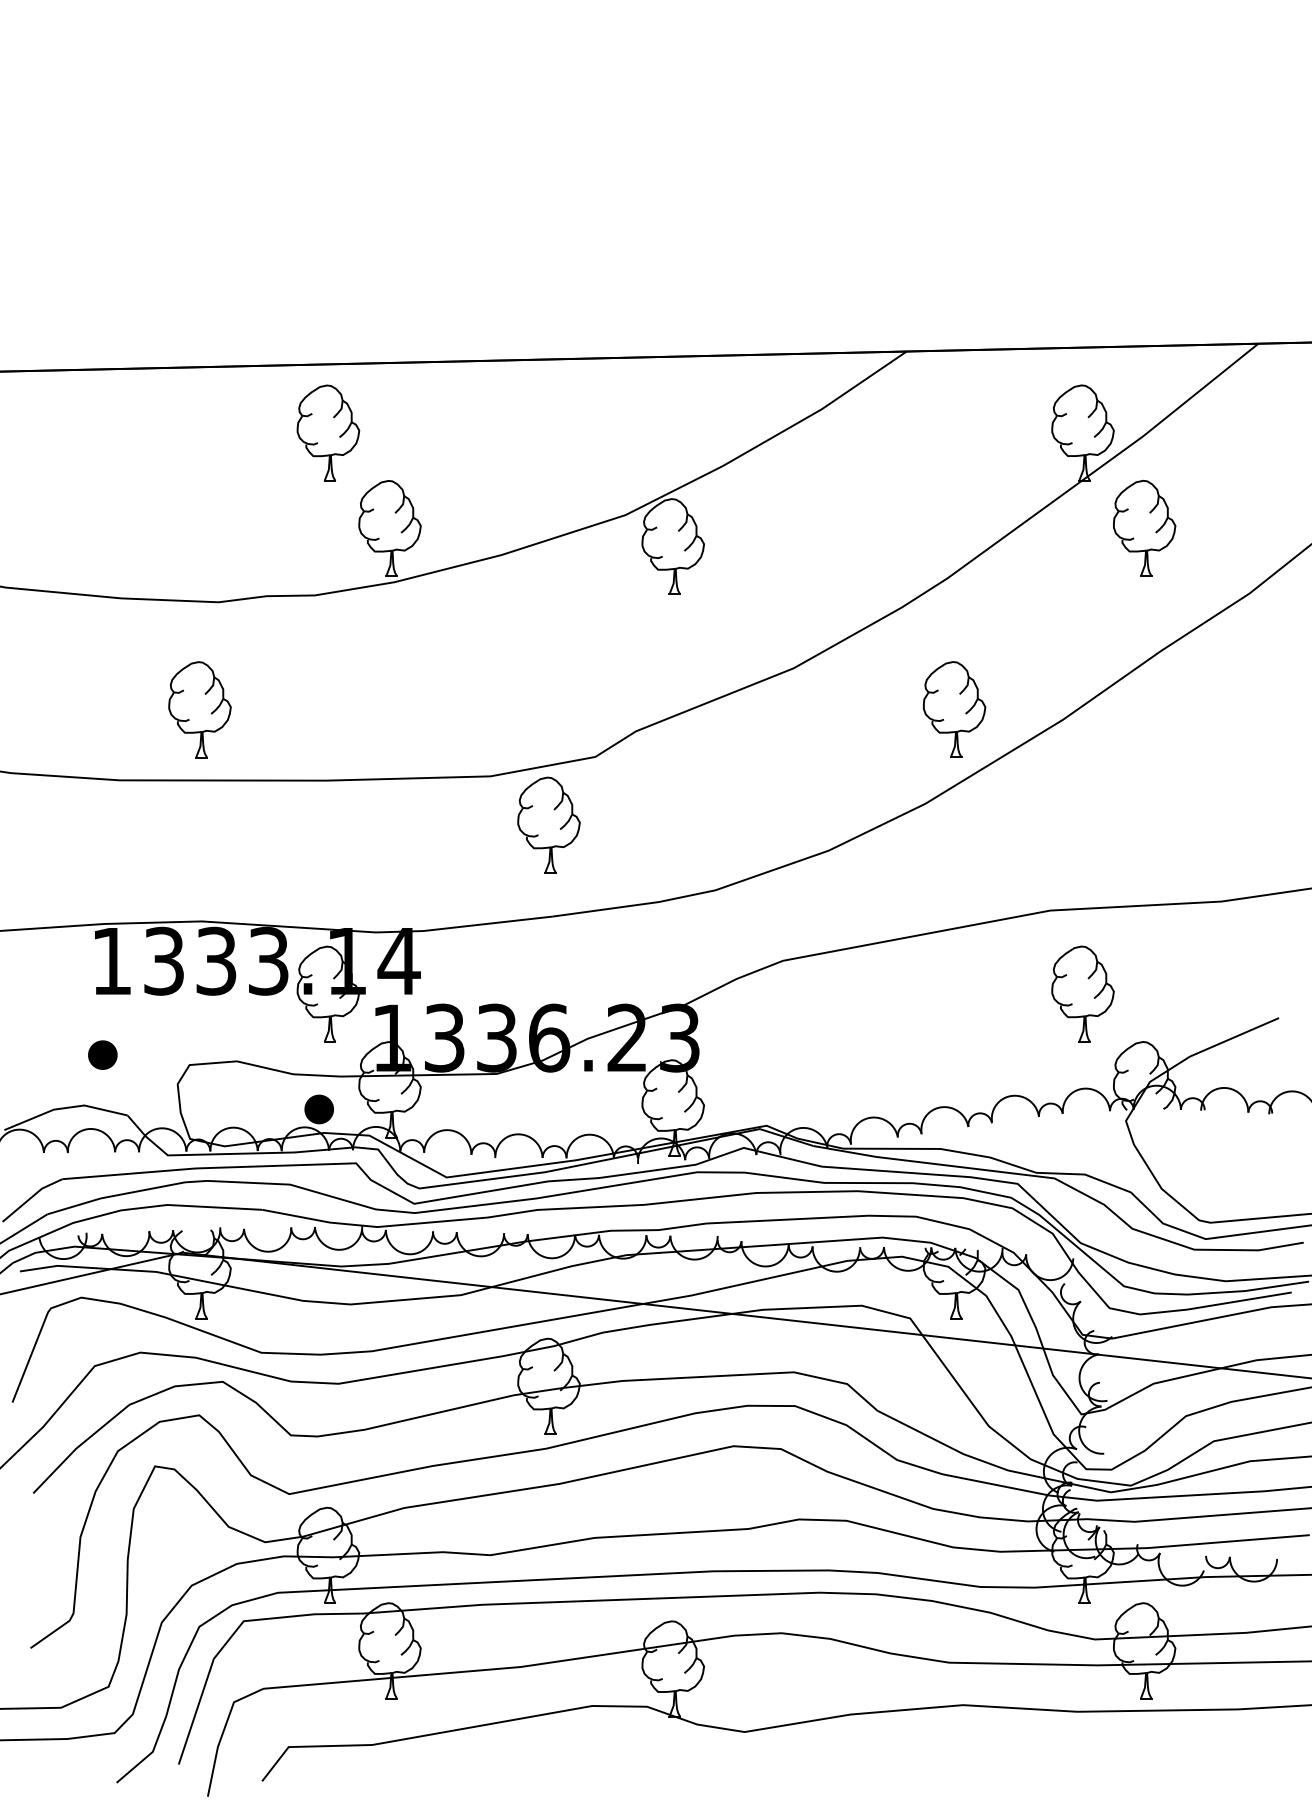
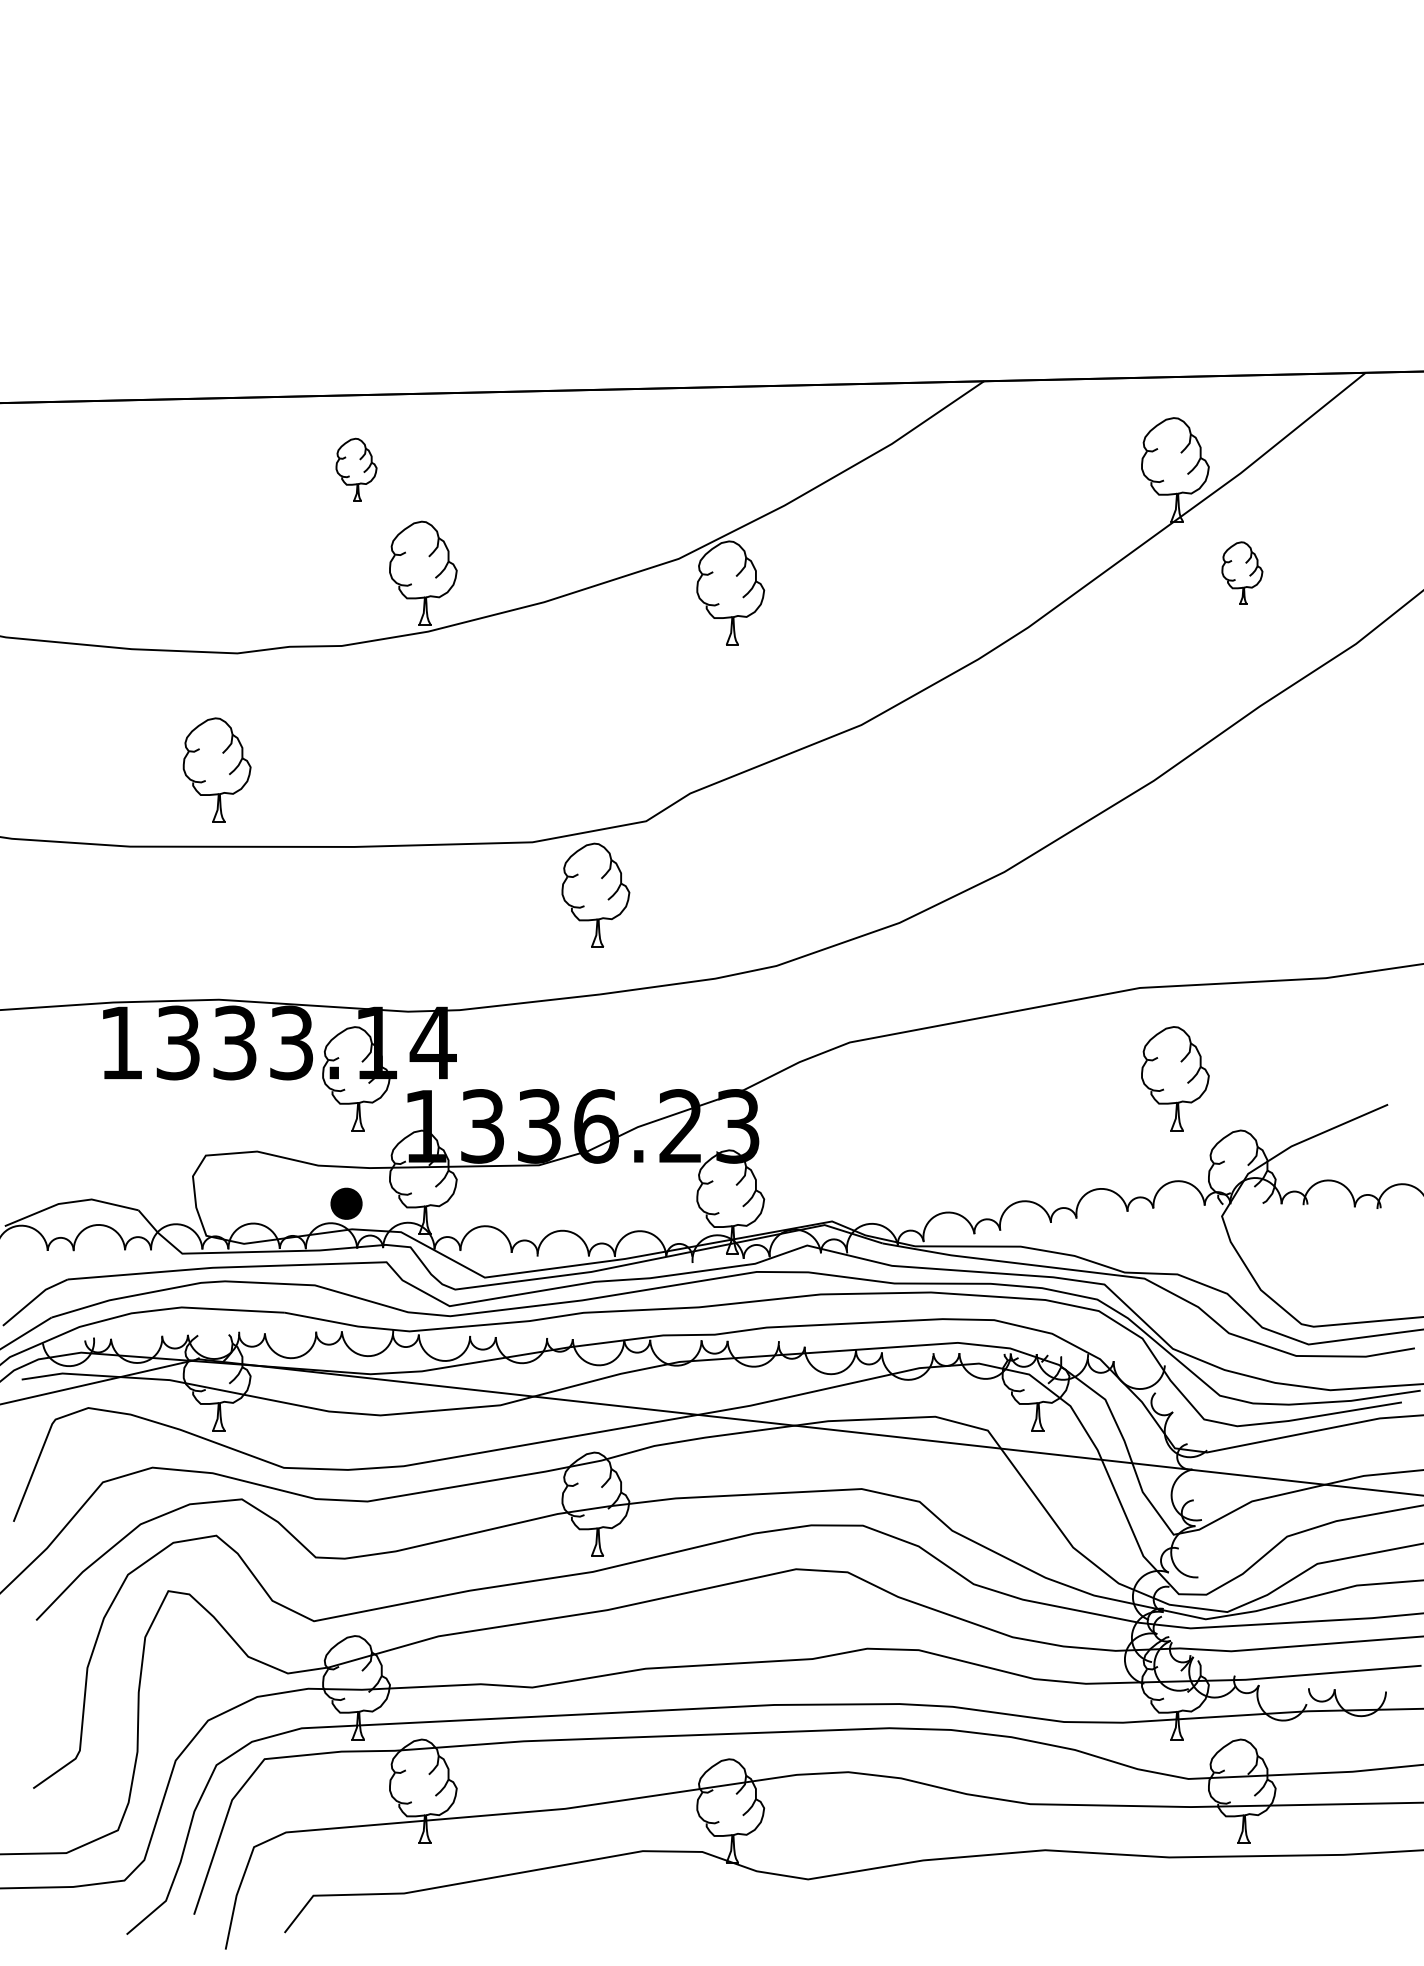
part: (328, 432) -> (356, 469), size x0.6
part: (1144, 528) -> (1242, 573), size x0.6
part: (954, 709) -> (1035, 769), removed
part: (102, 1054) -> (111, 1144), removed

